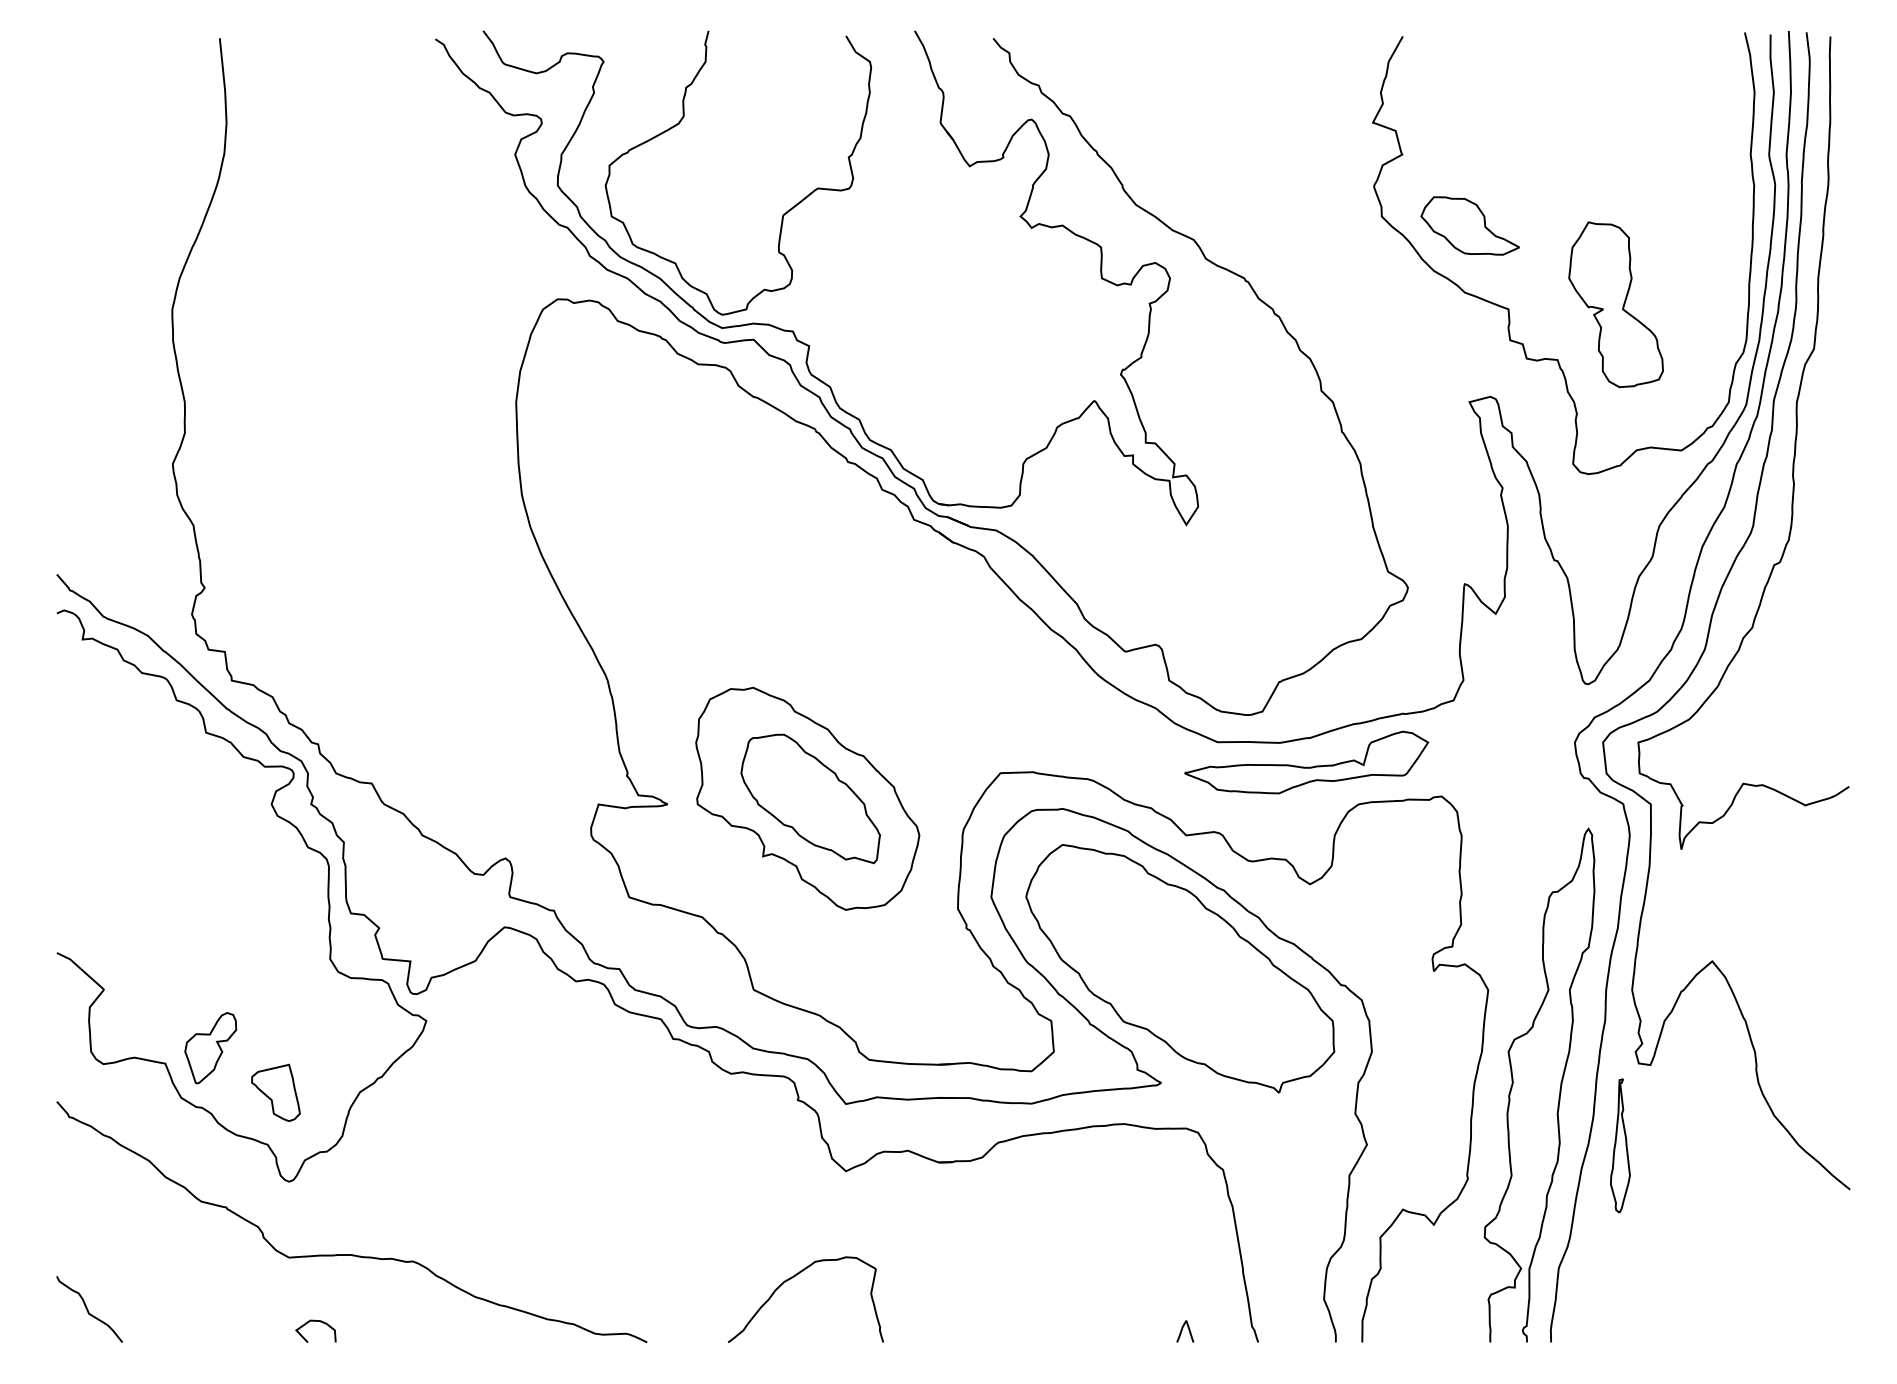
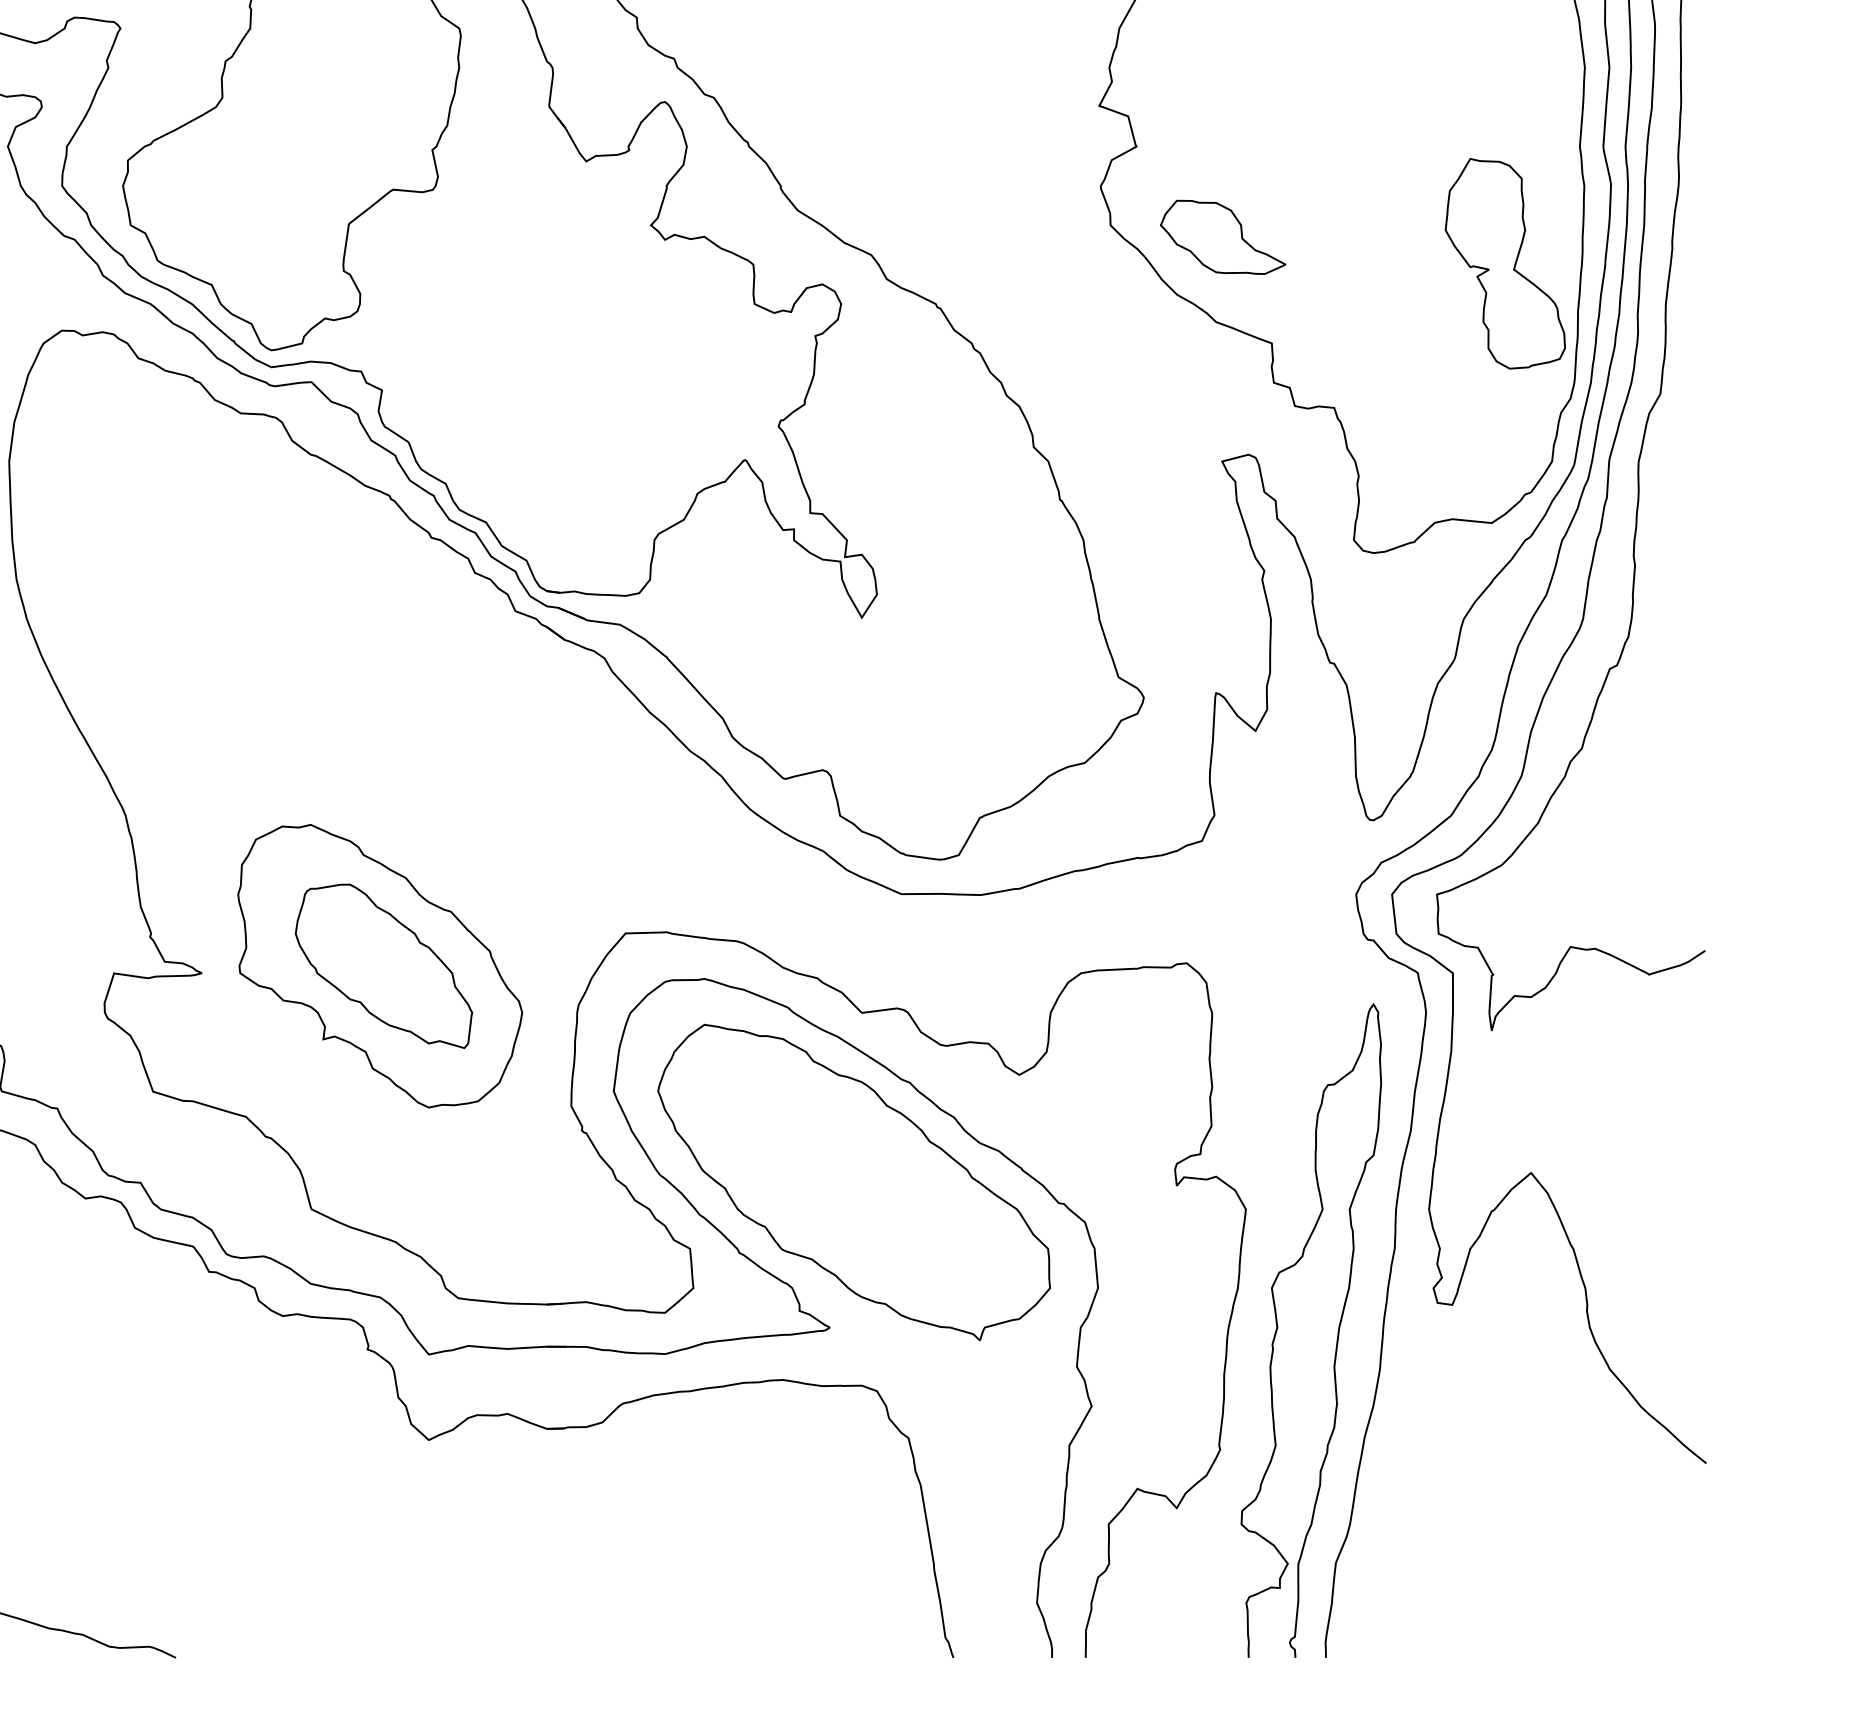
part: (1615, 304) -> (1504, 263), moved
part: (1306, 762) -> (1014, 919), removed
part: (1620, 1145) -> (1414, 1407), removed
curve: (794, 1277) -> (363, 1575), removed
curve: (1182, 1331) -> (856, 1643), removed

